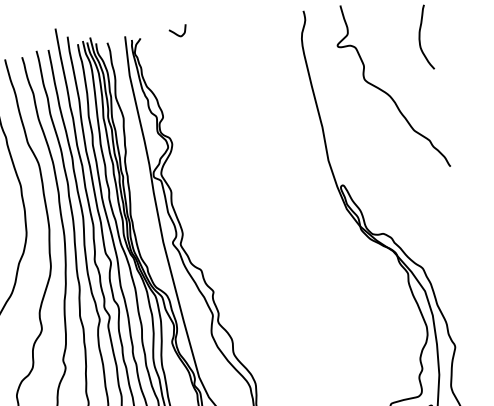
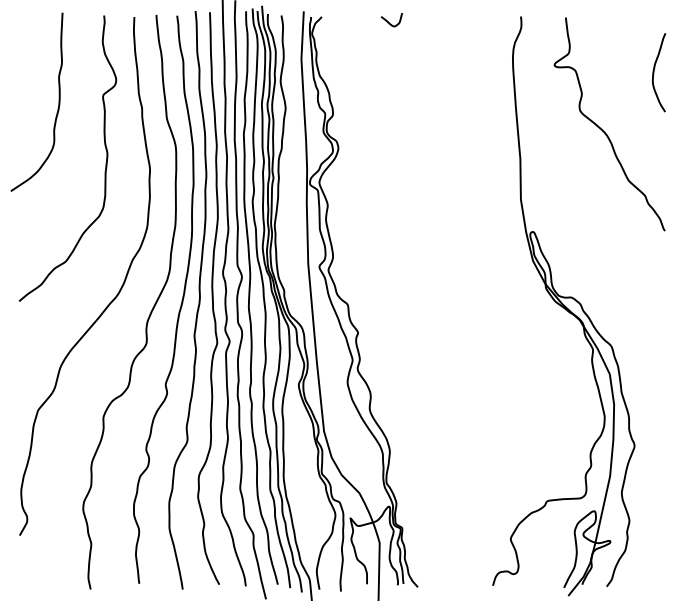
curve: (176, 33) -> (389, 22), moved

